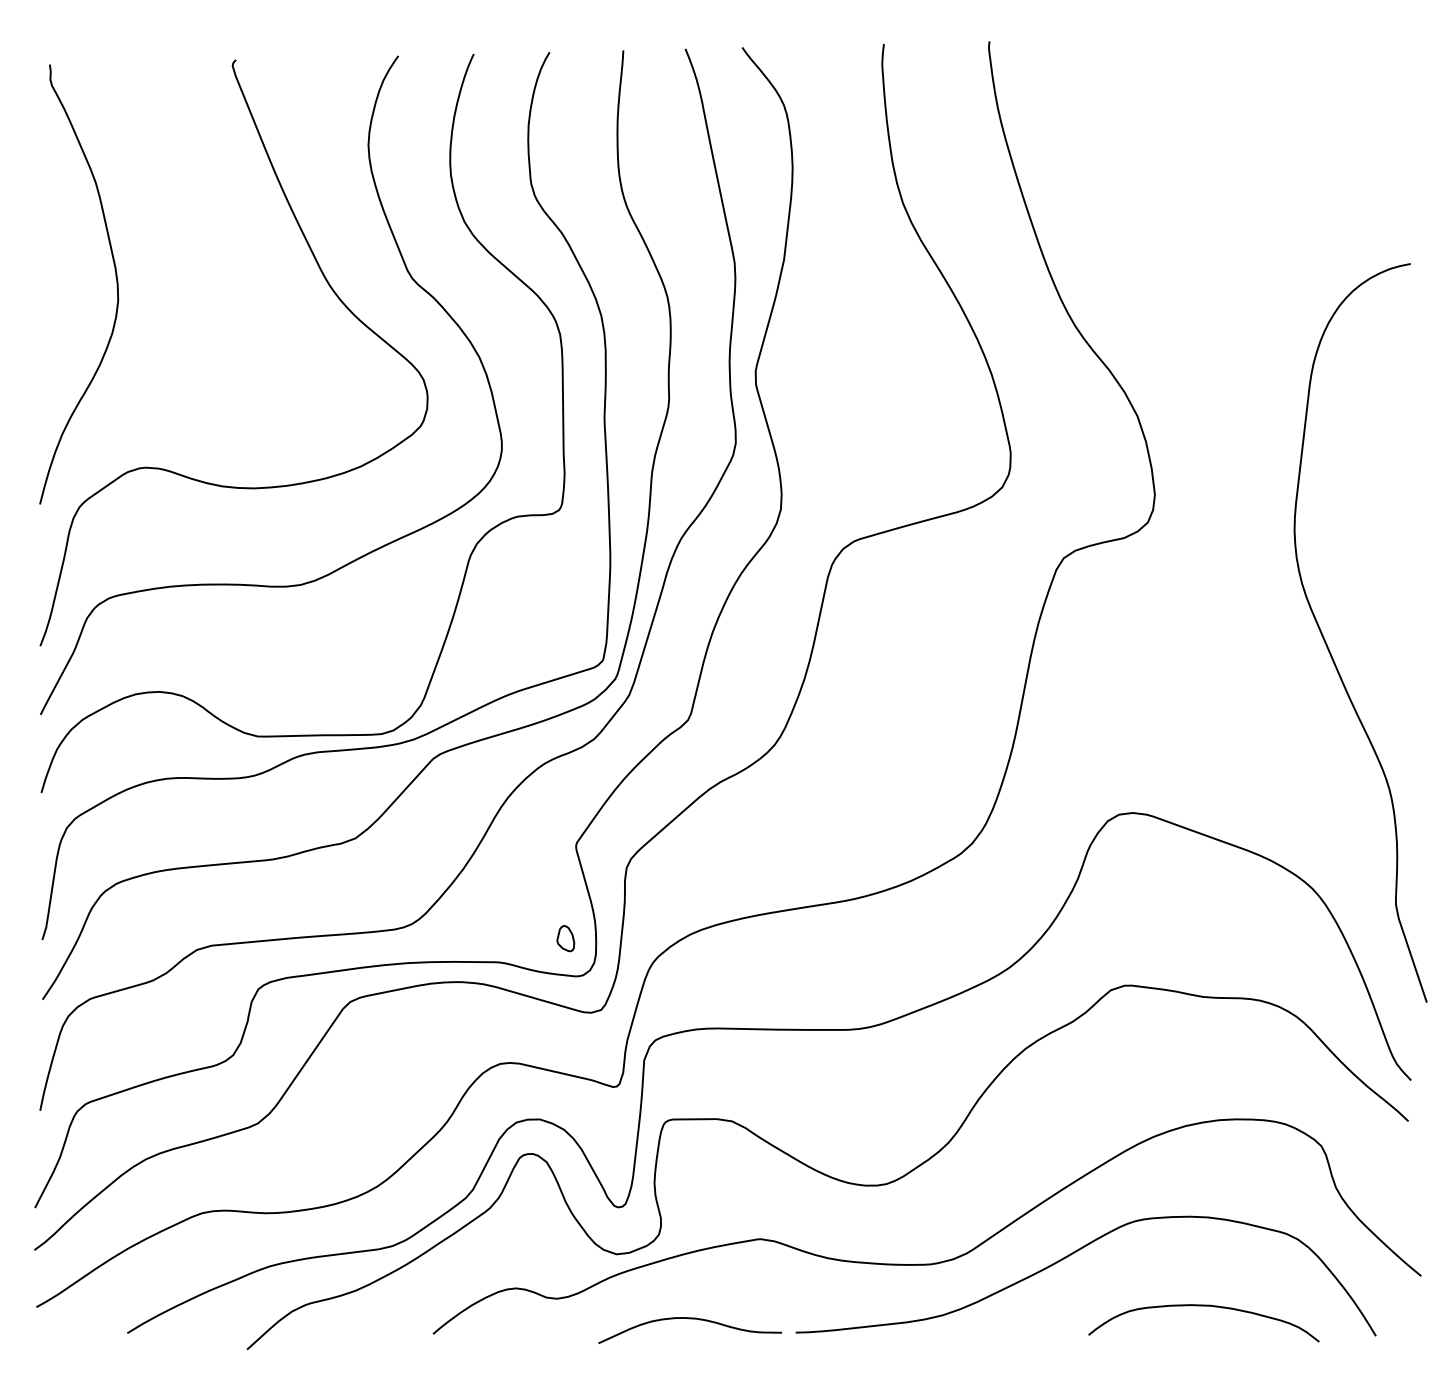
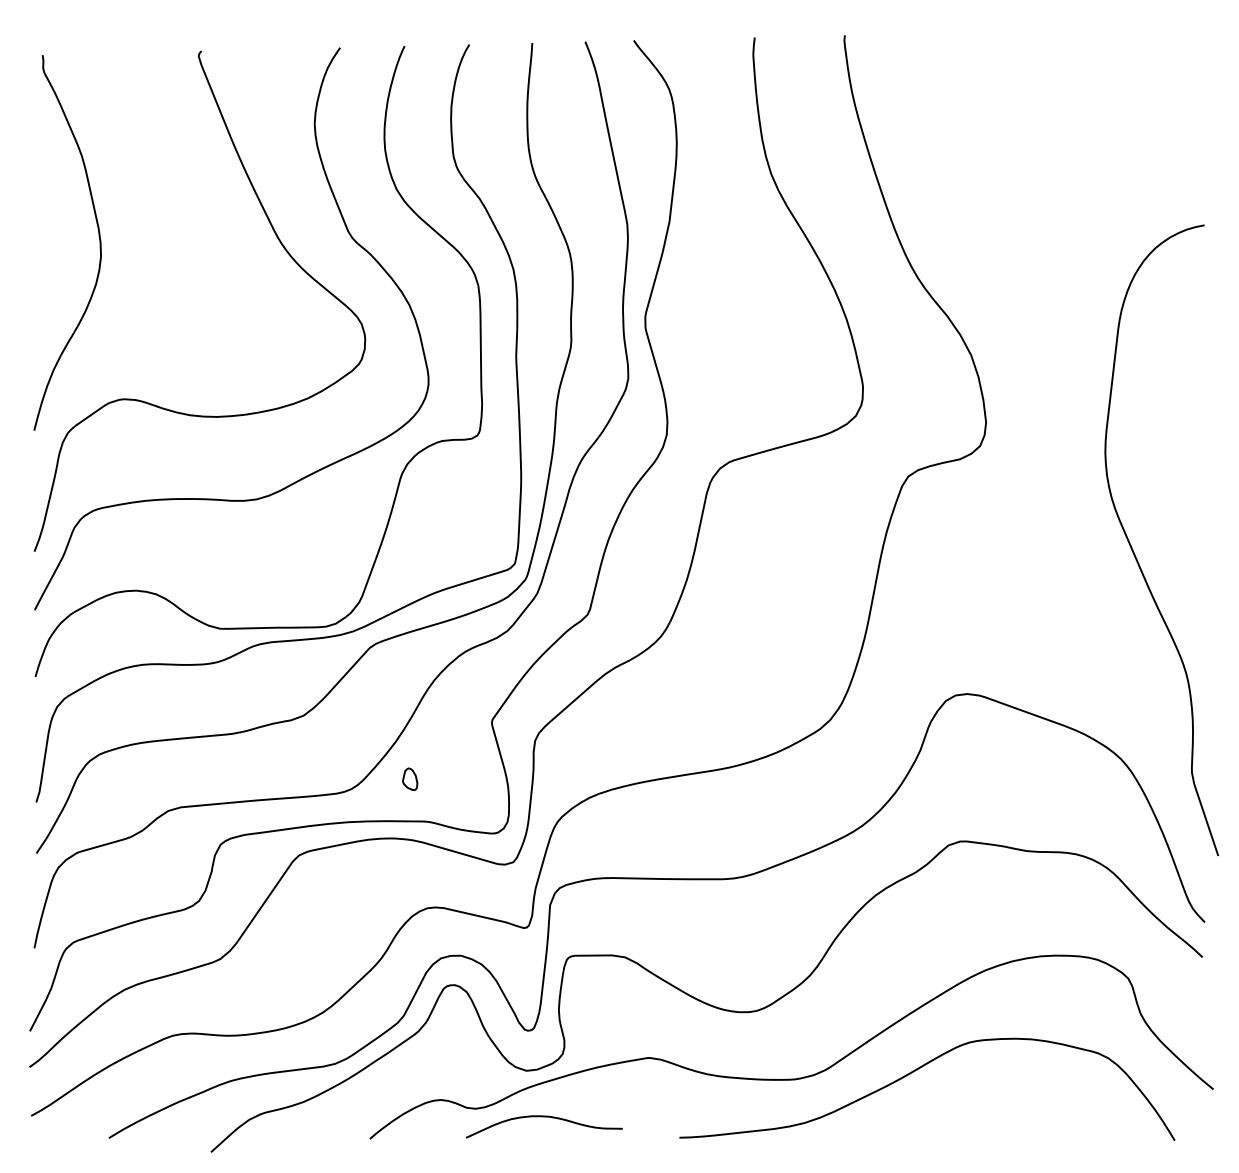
part: (566, 937) -> (410, 778), moved
curve: (1203, 1306) -> (1027, 1115), removed
curve: (689, 1319) -> (543, 1117), moved

